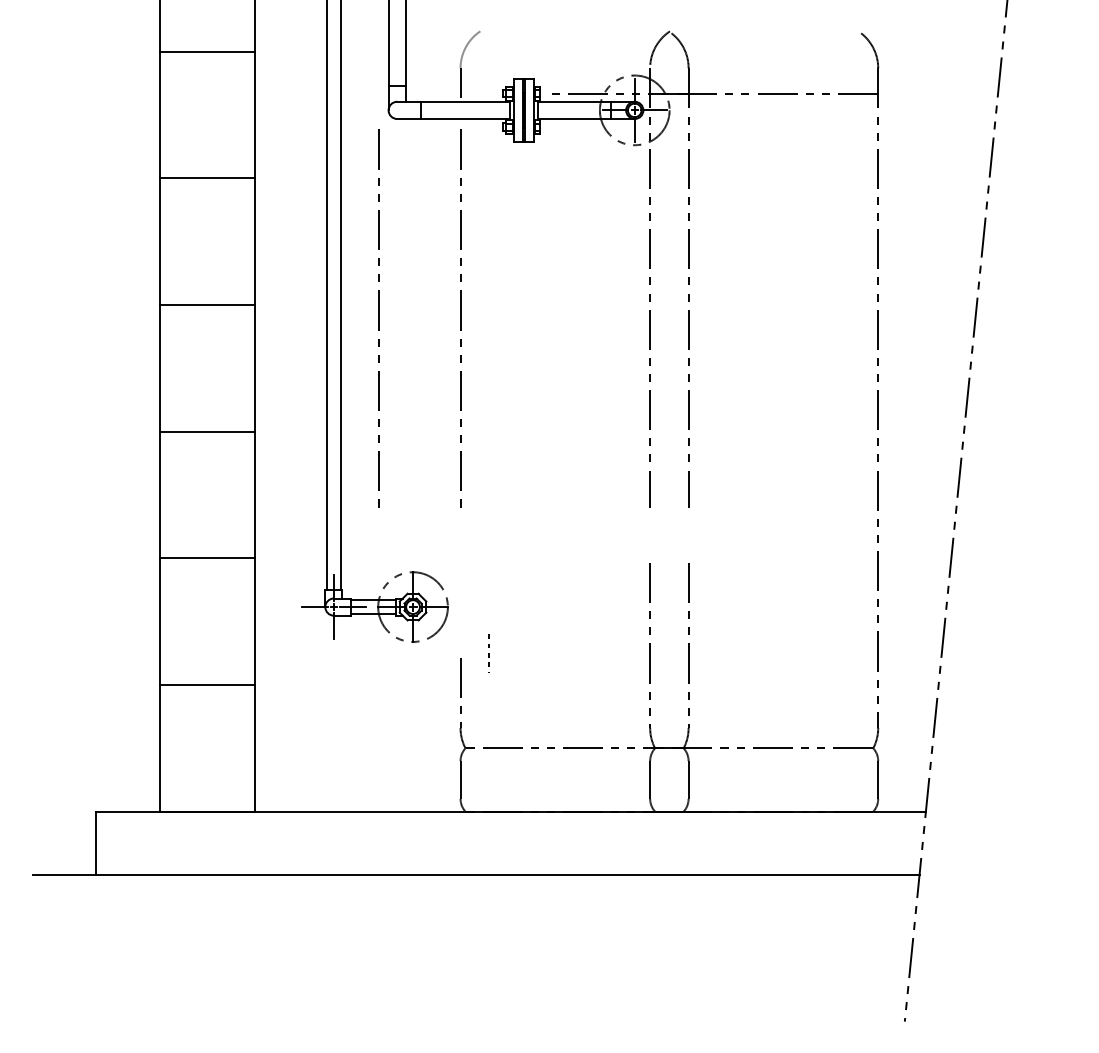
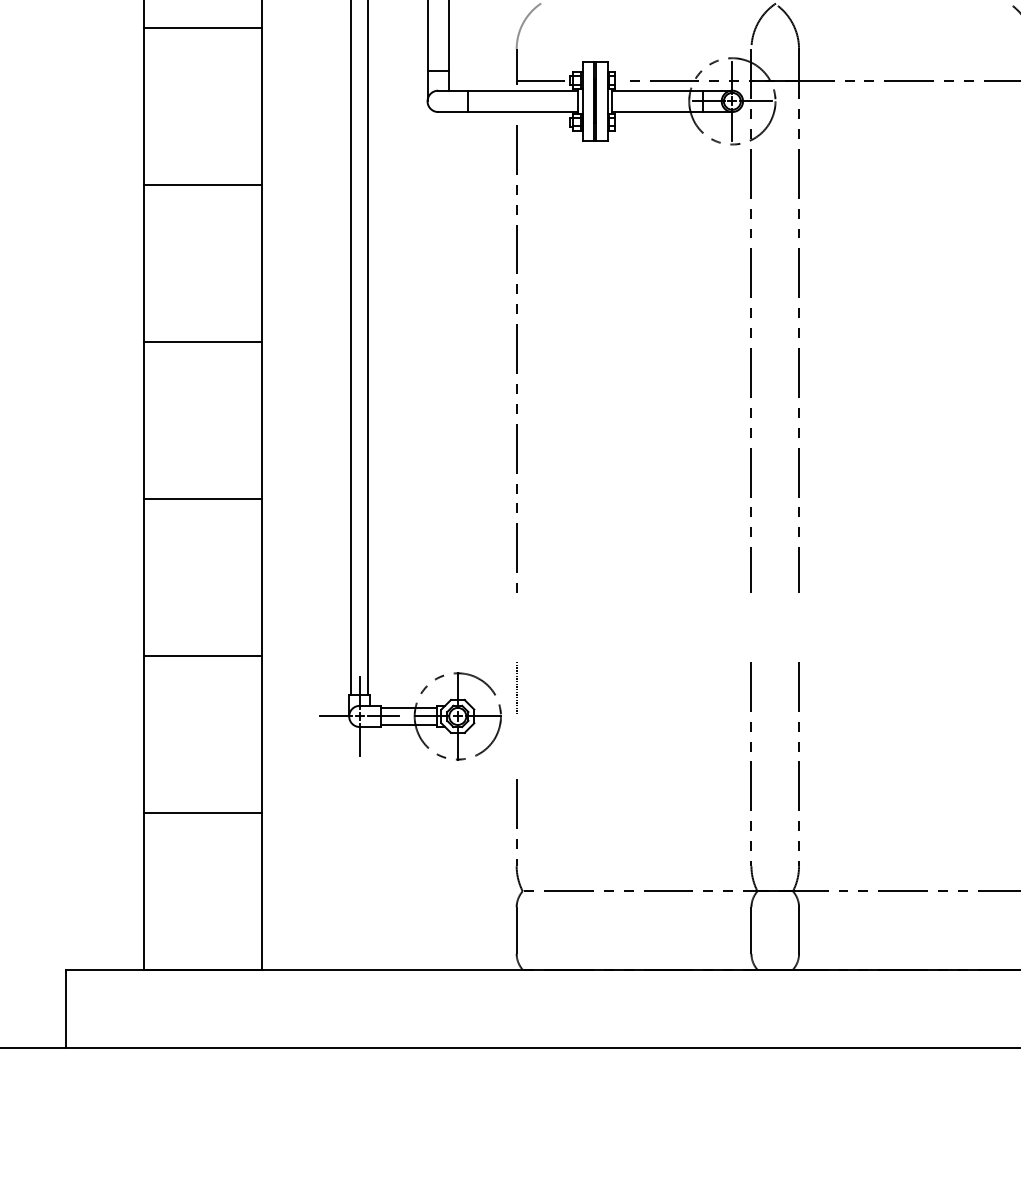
line: (479, 93) -> (540, 80), added
line: (378, 318) -> (415, 359), removed
line: (488, 653) -> (516, 690), moved

